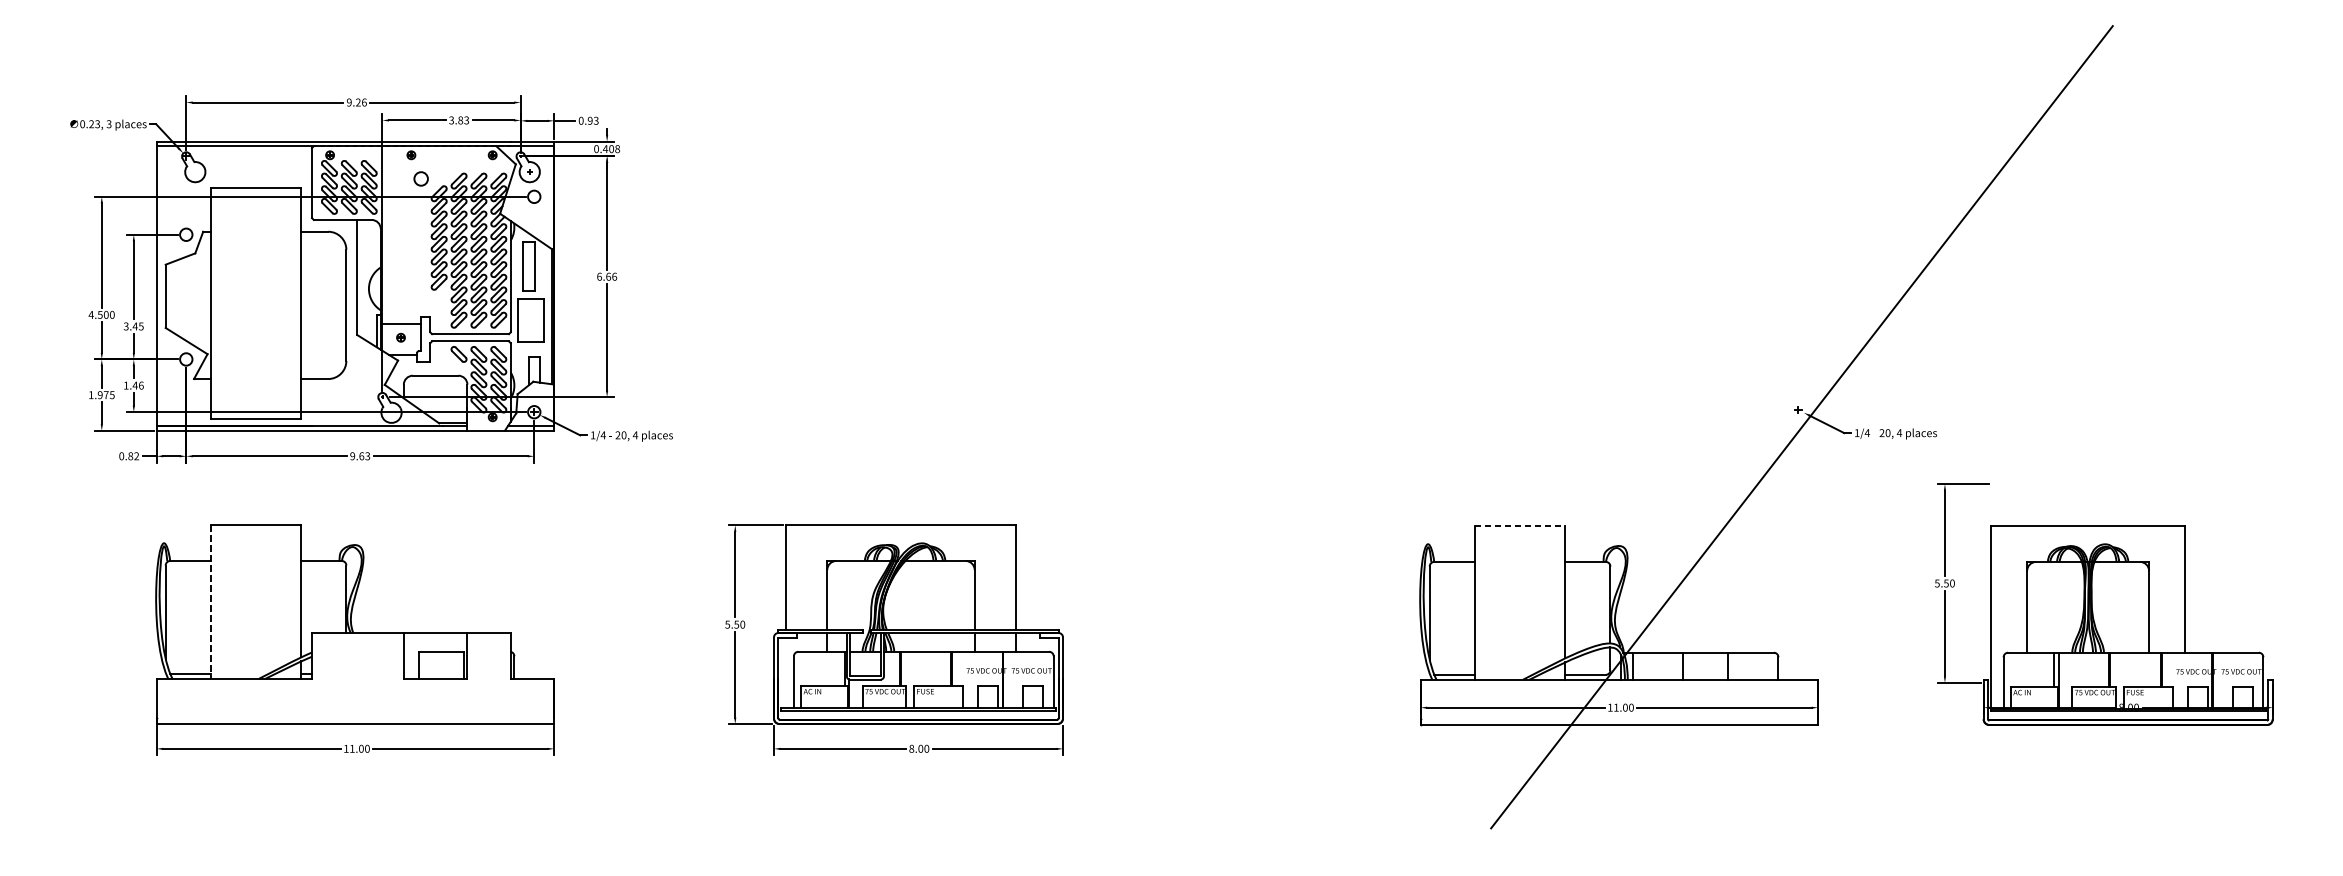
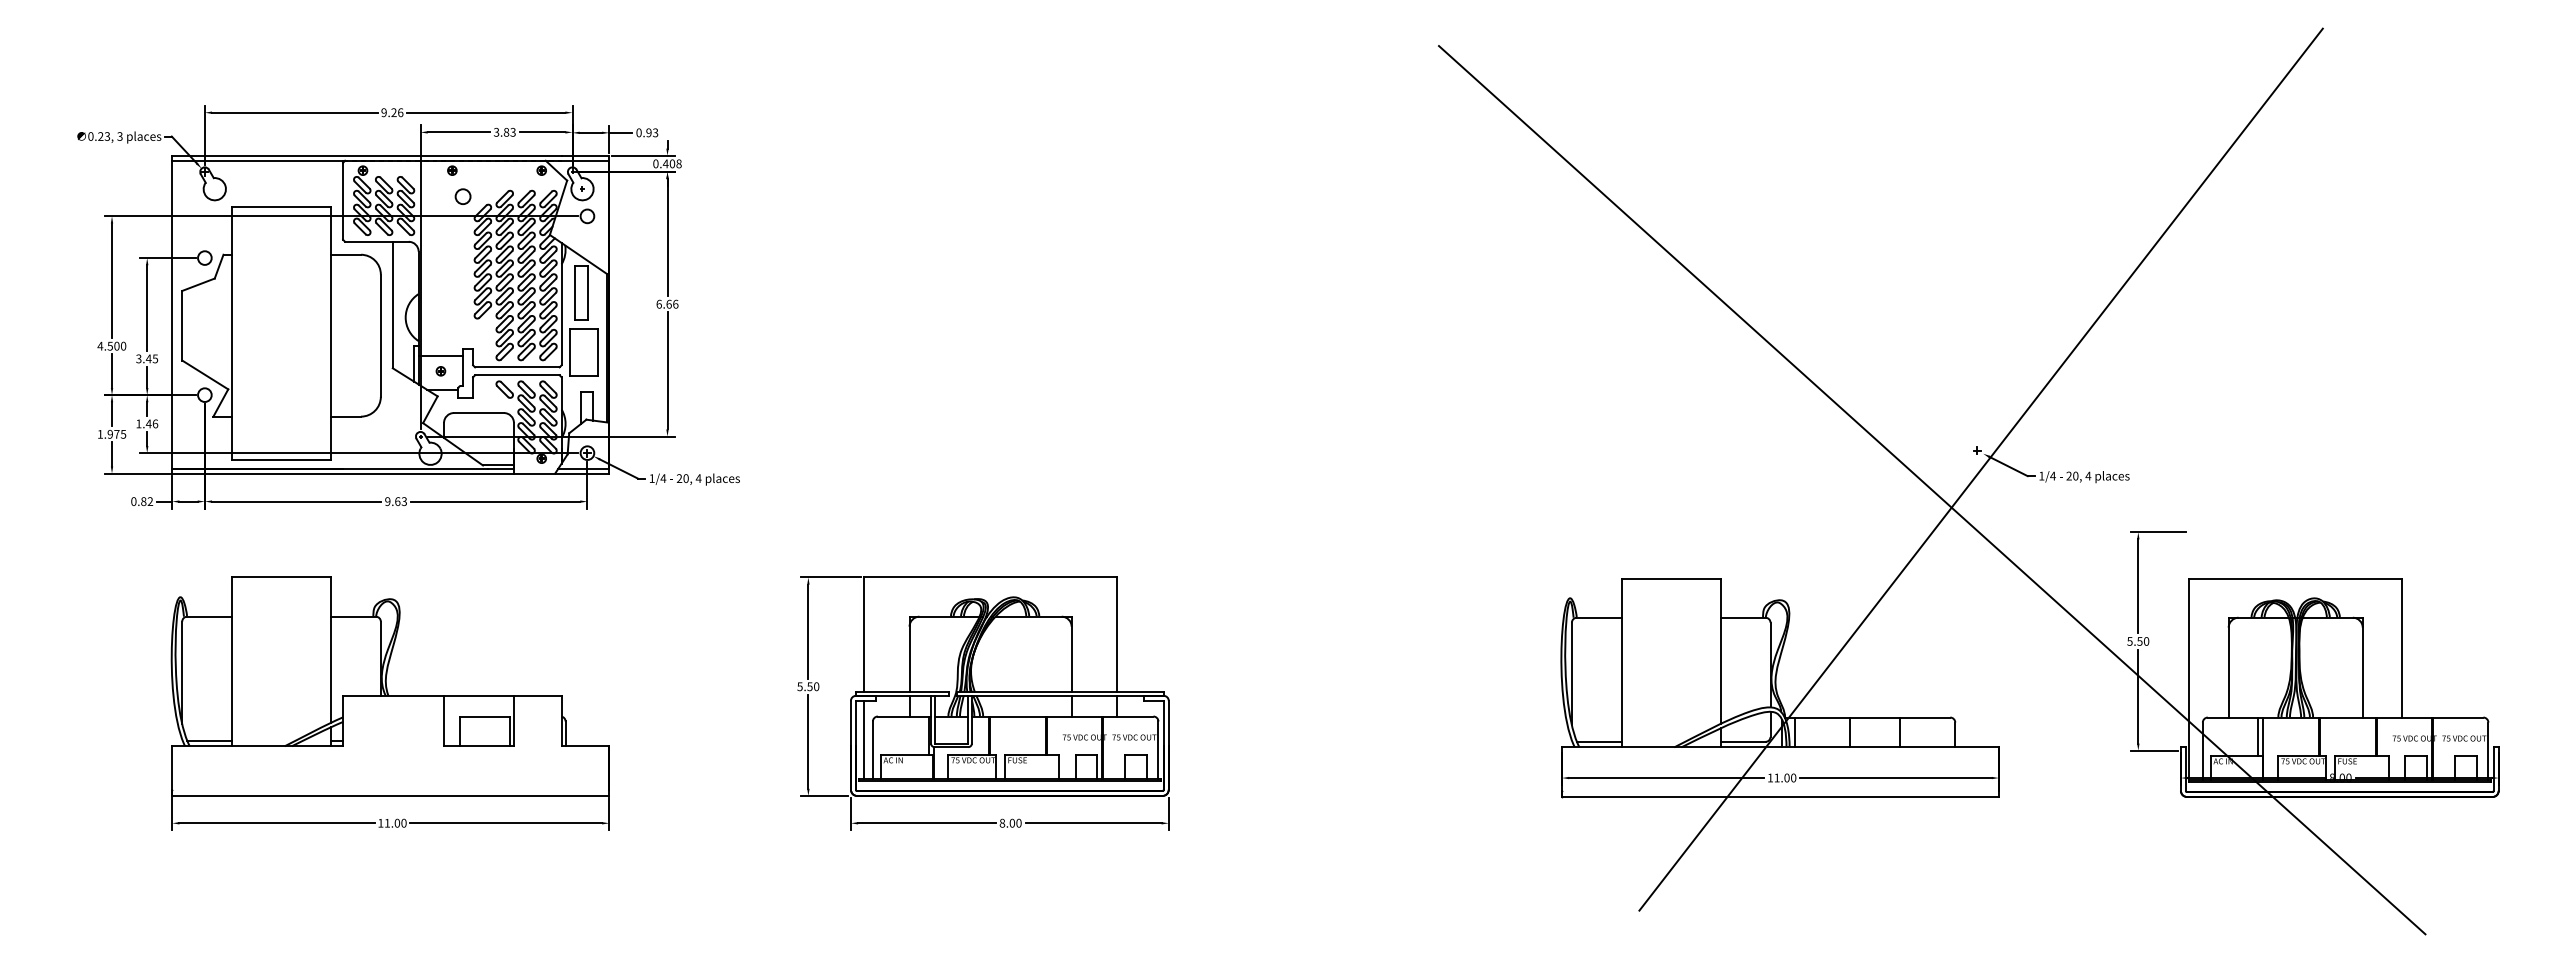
line: (1756, 446) -> (1931, 490), added
line: (1520, 526) -> (1671, 578), dashed -> solid
line: (210, 602) -> (231, 662), dashed -> solid
line: (785, 672) -> (863, 739), added

